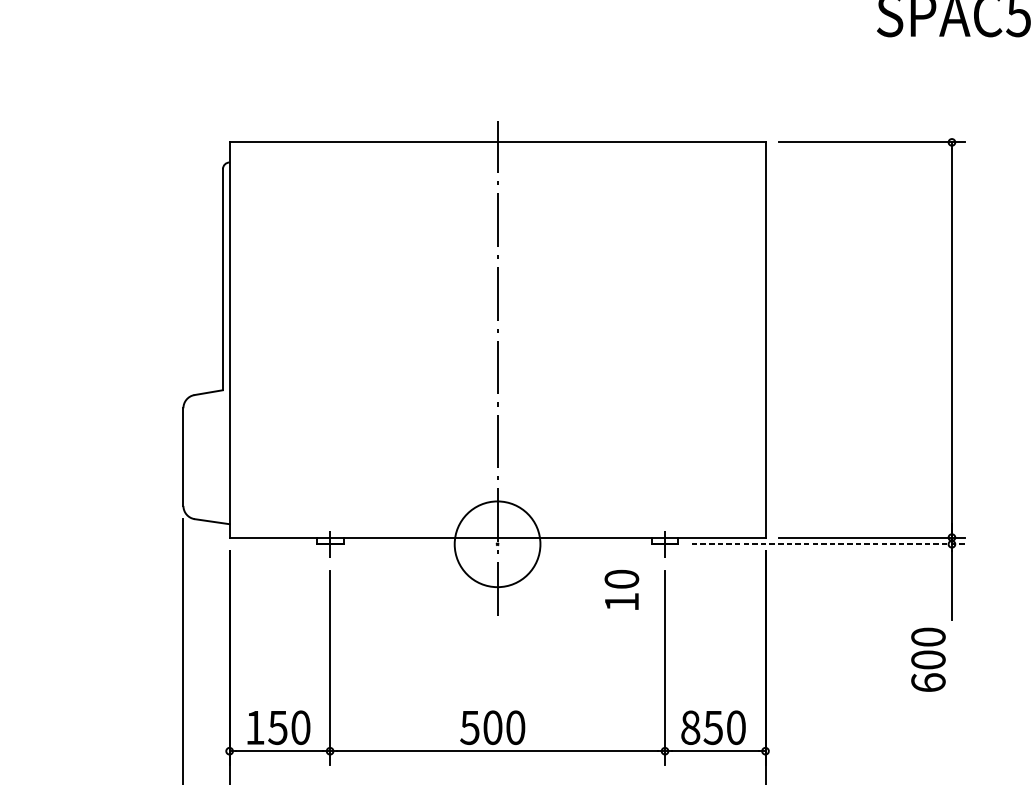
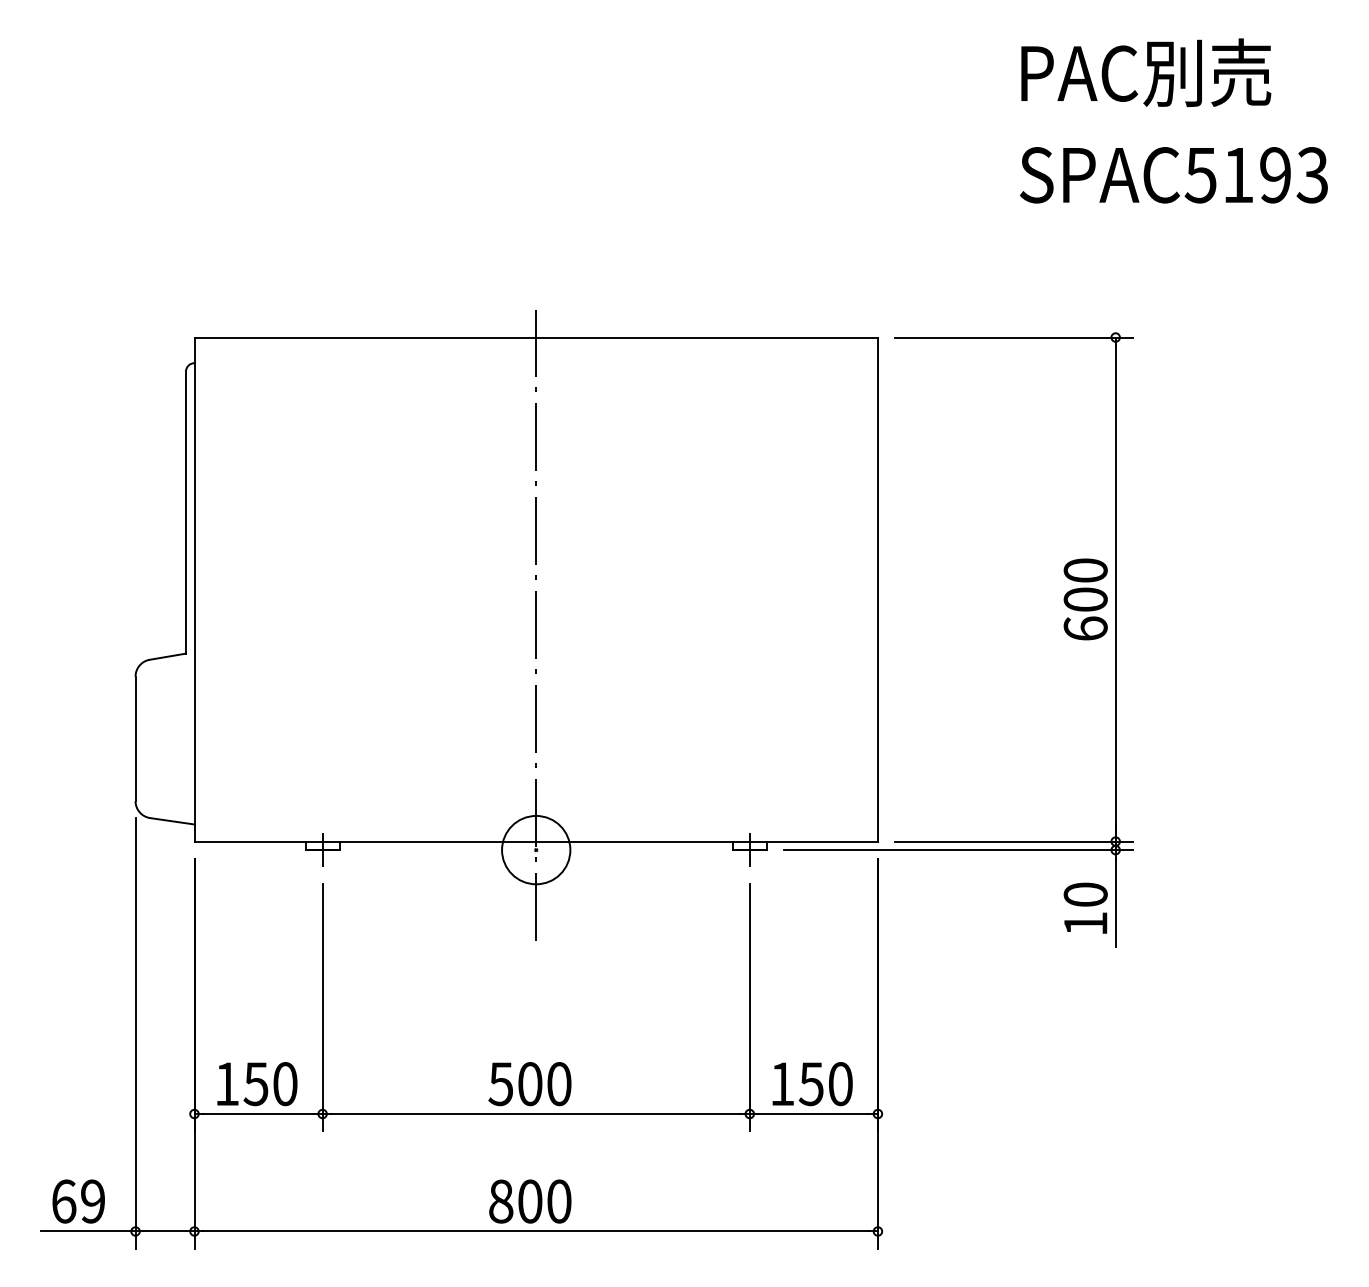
circle: (497, 543) -> (536, 849), size x0.62
line: (828, 544) -> (958, 850), dashed -> solid
text: (621, 589) -> (1085, 907), moved
text: (928, 659) -> (1085, 599), moved
text: (690, 728) -> (782, 1084), 850 -> 150

